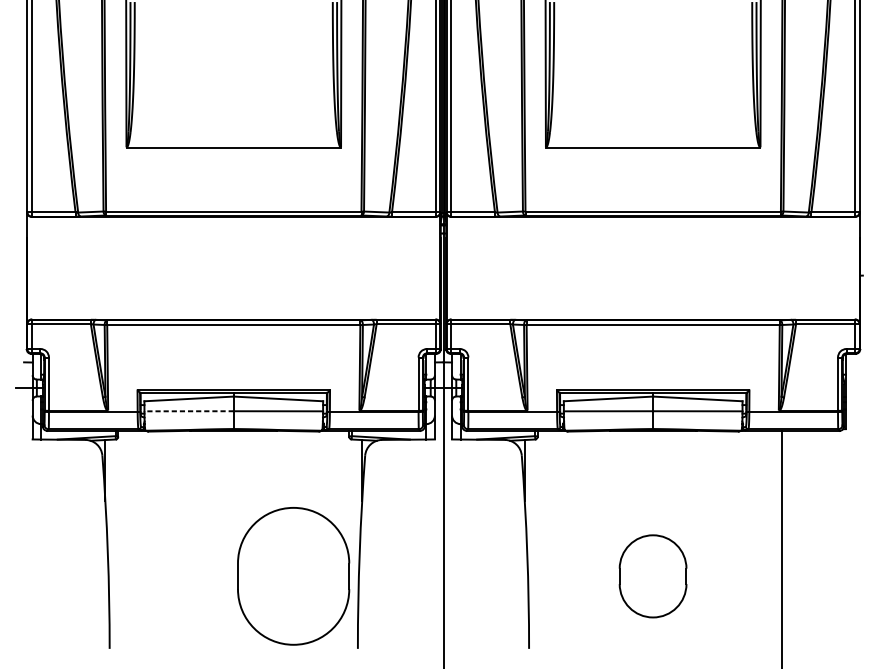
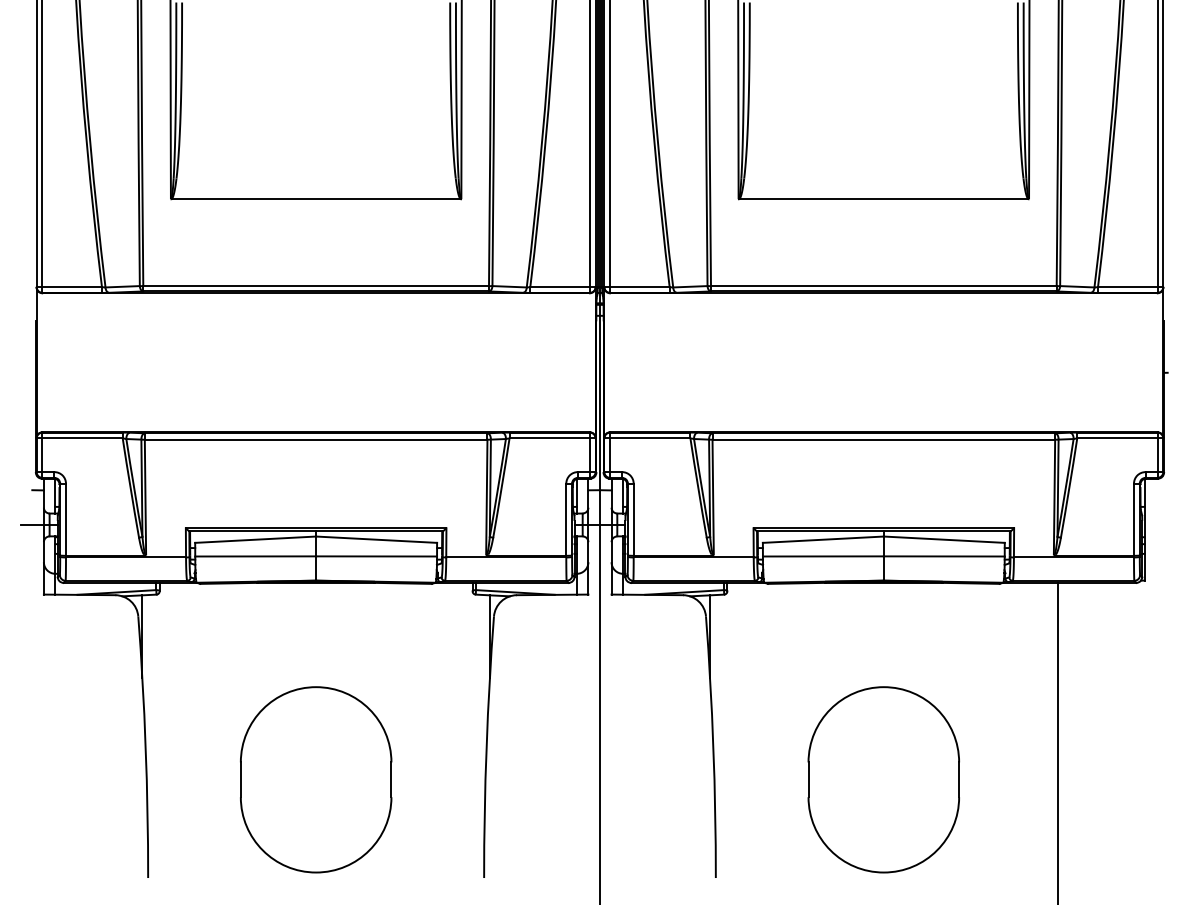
line: (188, 411) -> (255, 556), dashed -> solid
part: (293, 576) -> (316, 779), moved
part: (652, 576) -> (883, 779), size x1.67

